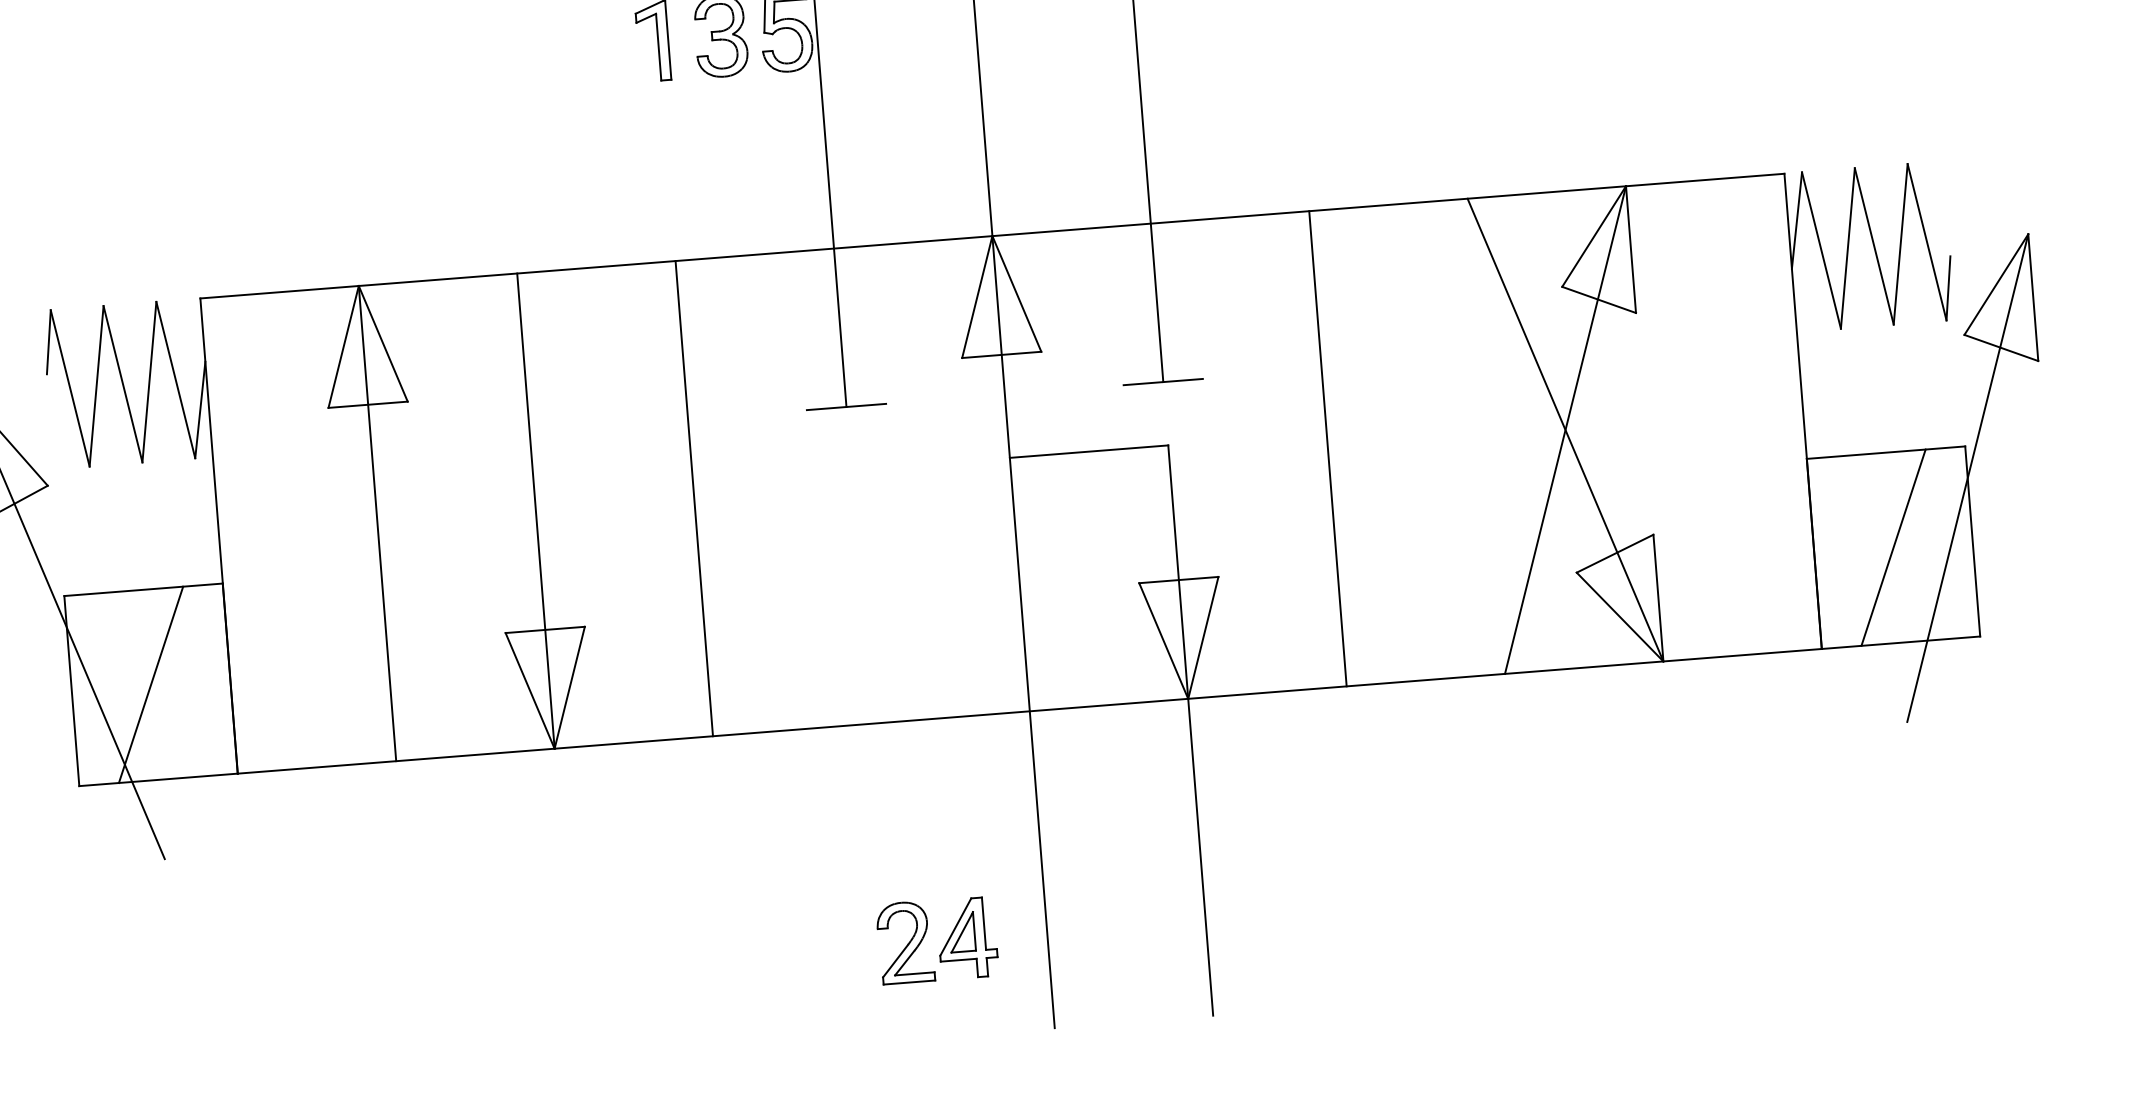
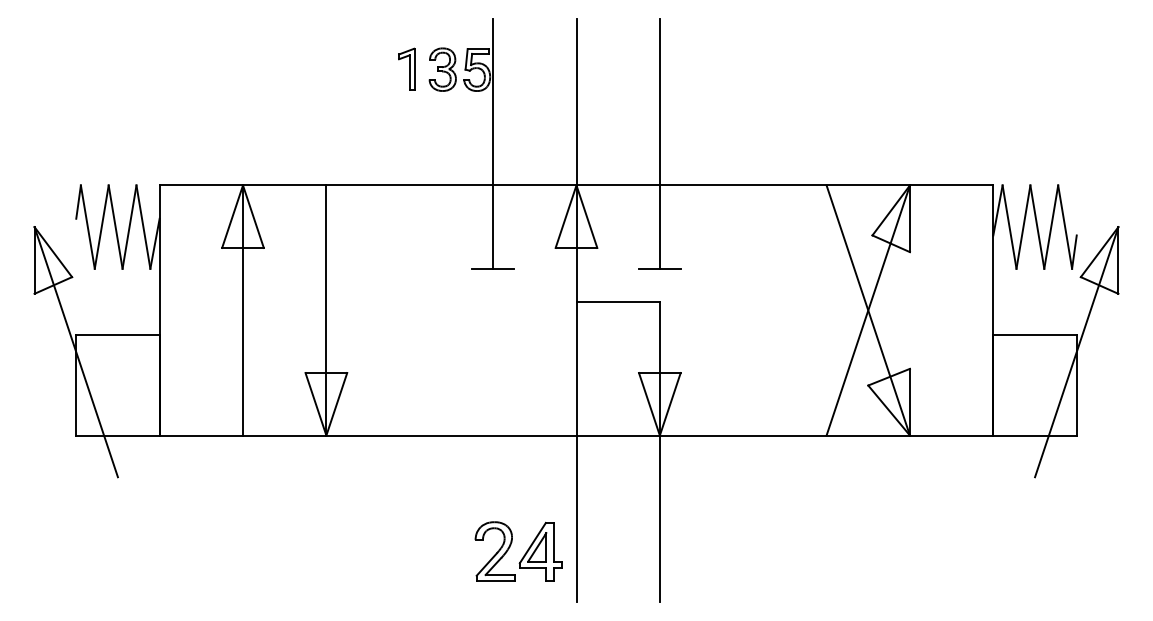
line: (1328, 448) -> (743, 310), removed
line: (693, 498) -> (409, 310), removed
line: (1892, 547) -> (1034, 385), removed
line: (150, 684) -> (117, 385), removed
part: (936, 938) -> (518, 550), size x1.4

